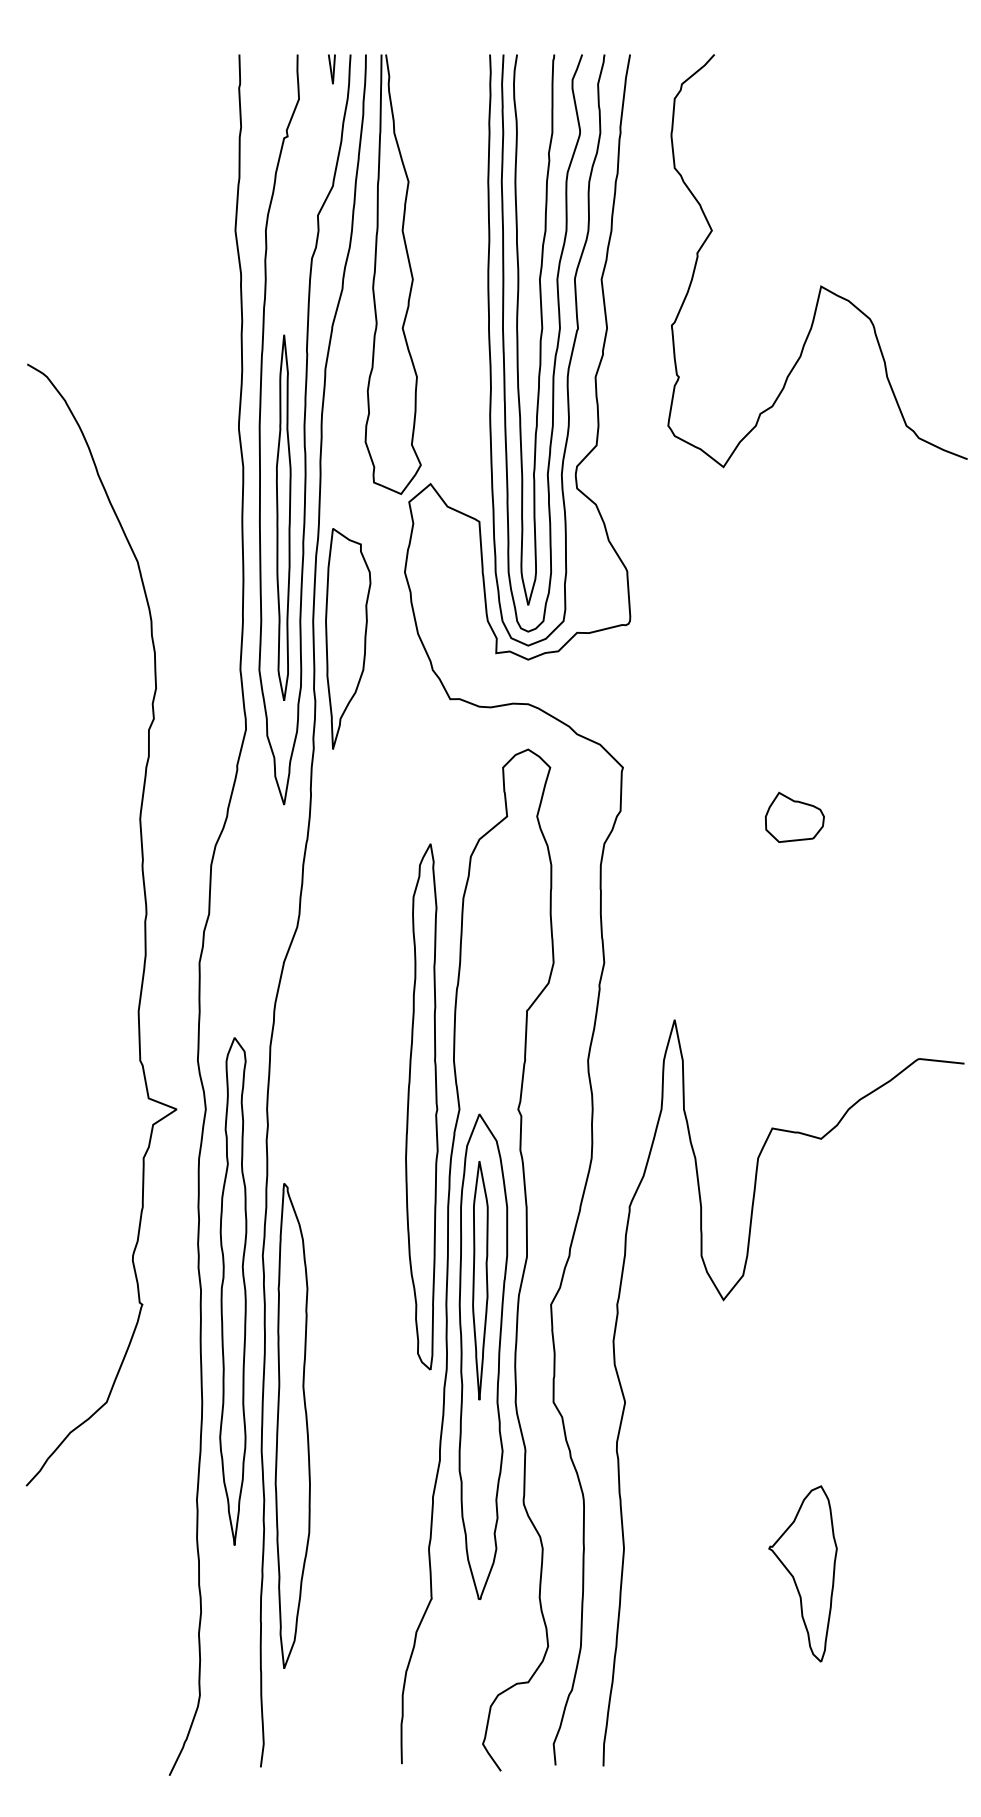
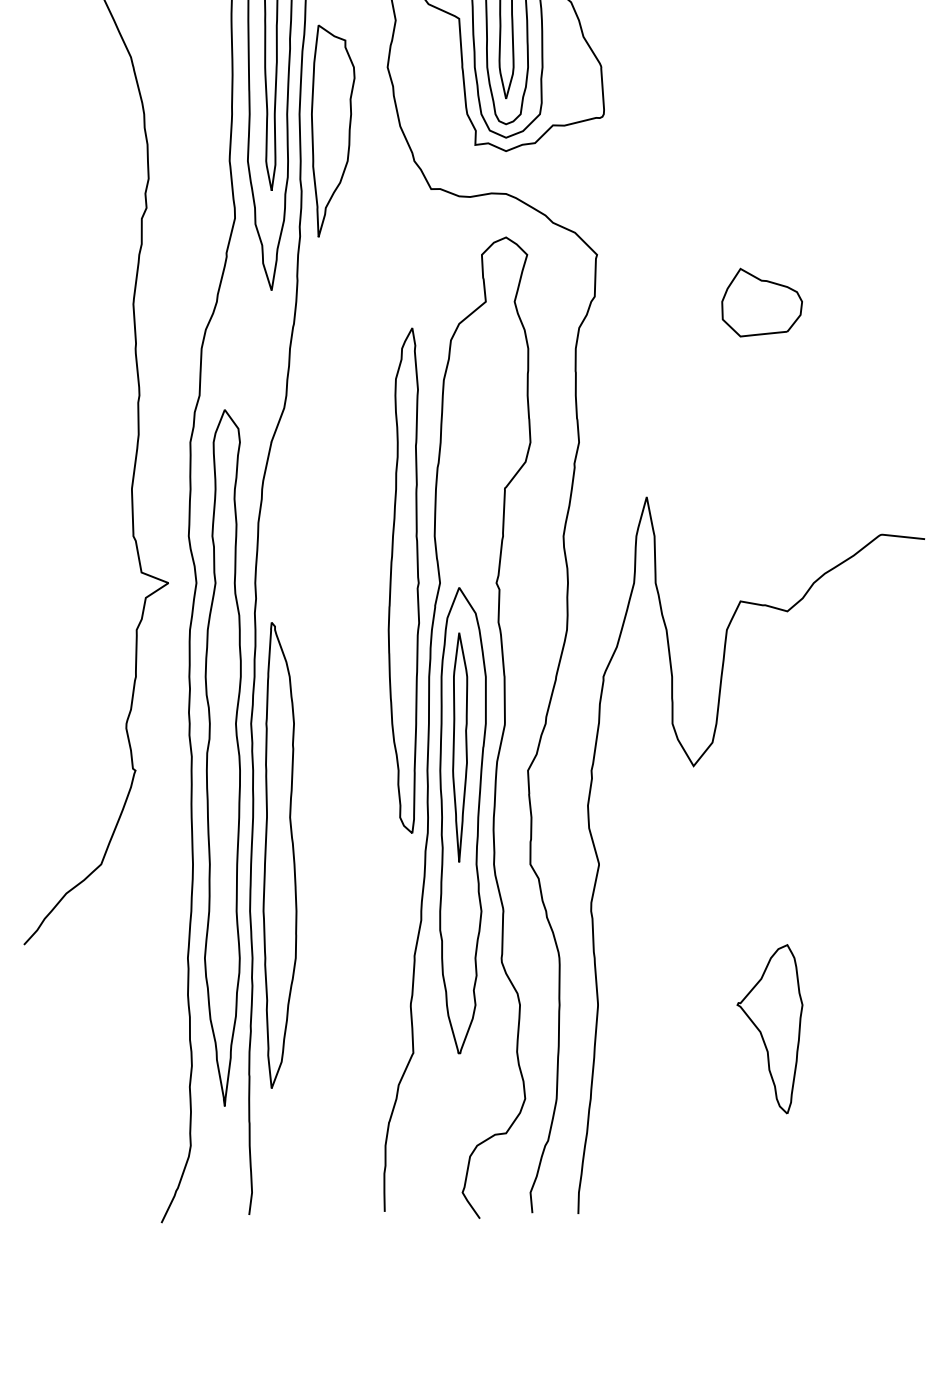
part: (794, 817) -> (761, 302), size x1.43
part: (232, 1291) -> (222, 757), size x1.43
part: (292, 1425) -> (279, 854), moved

